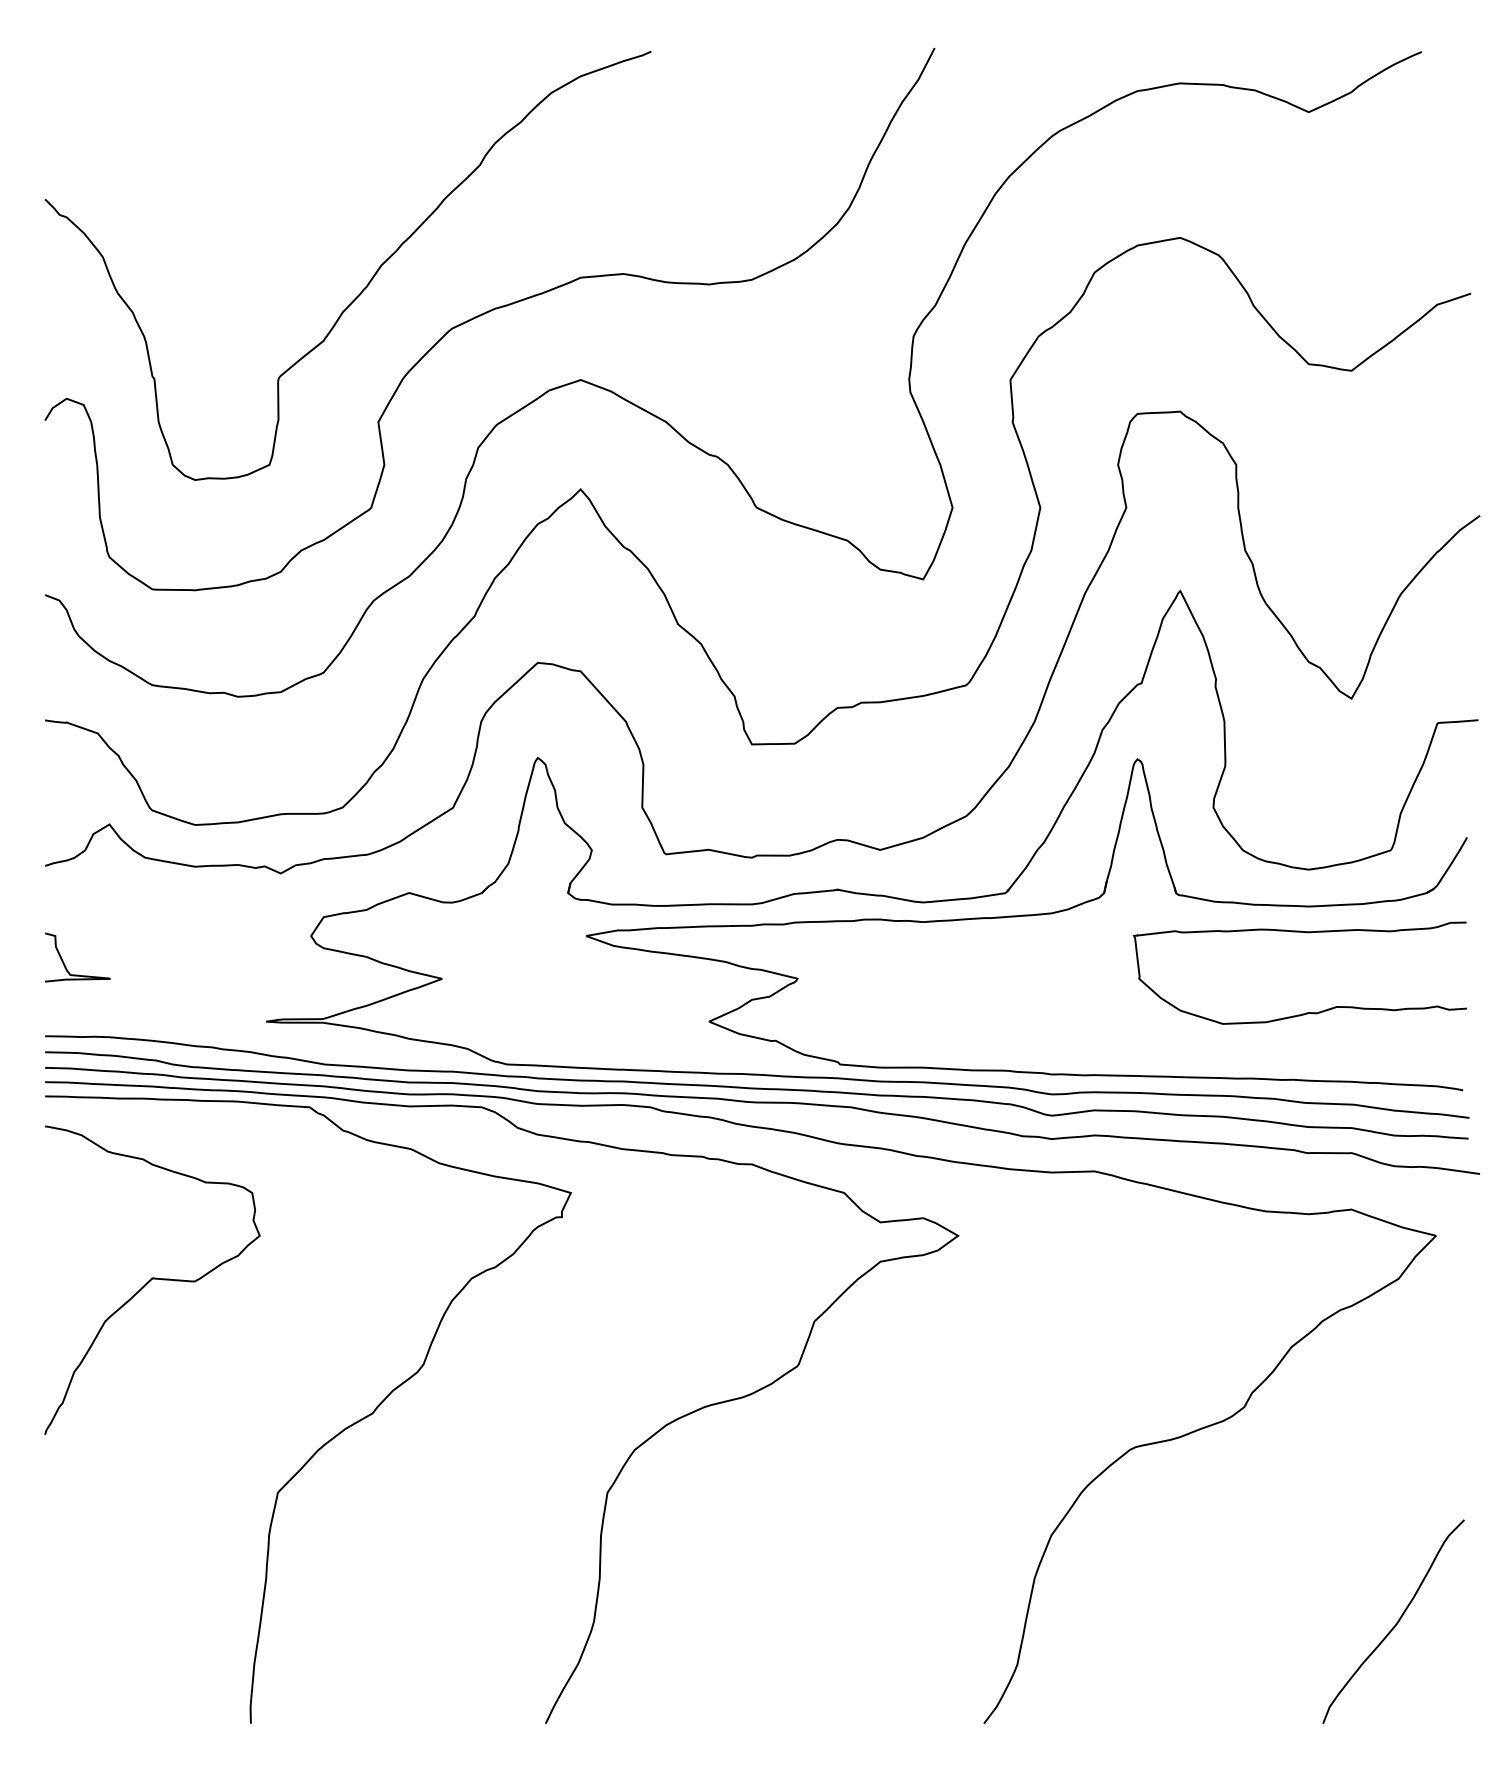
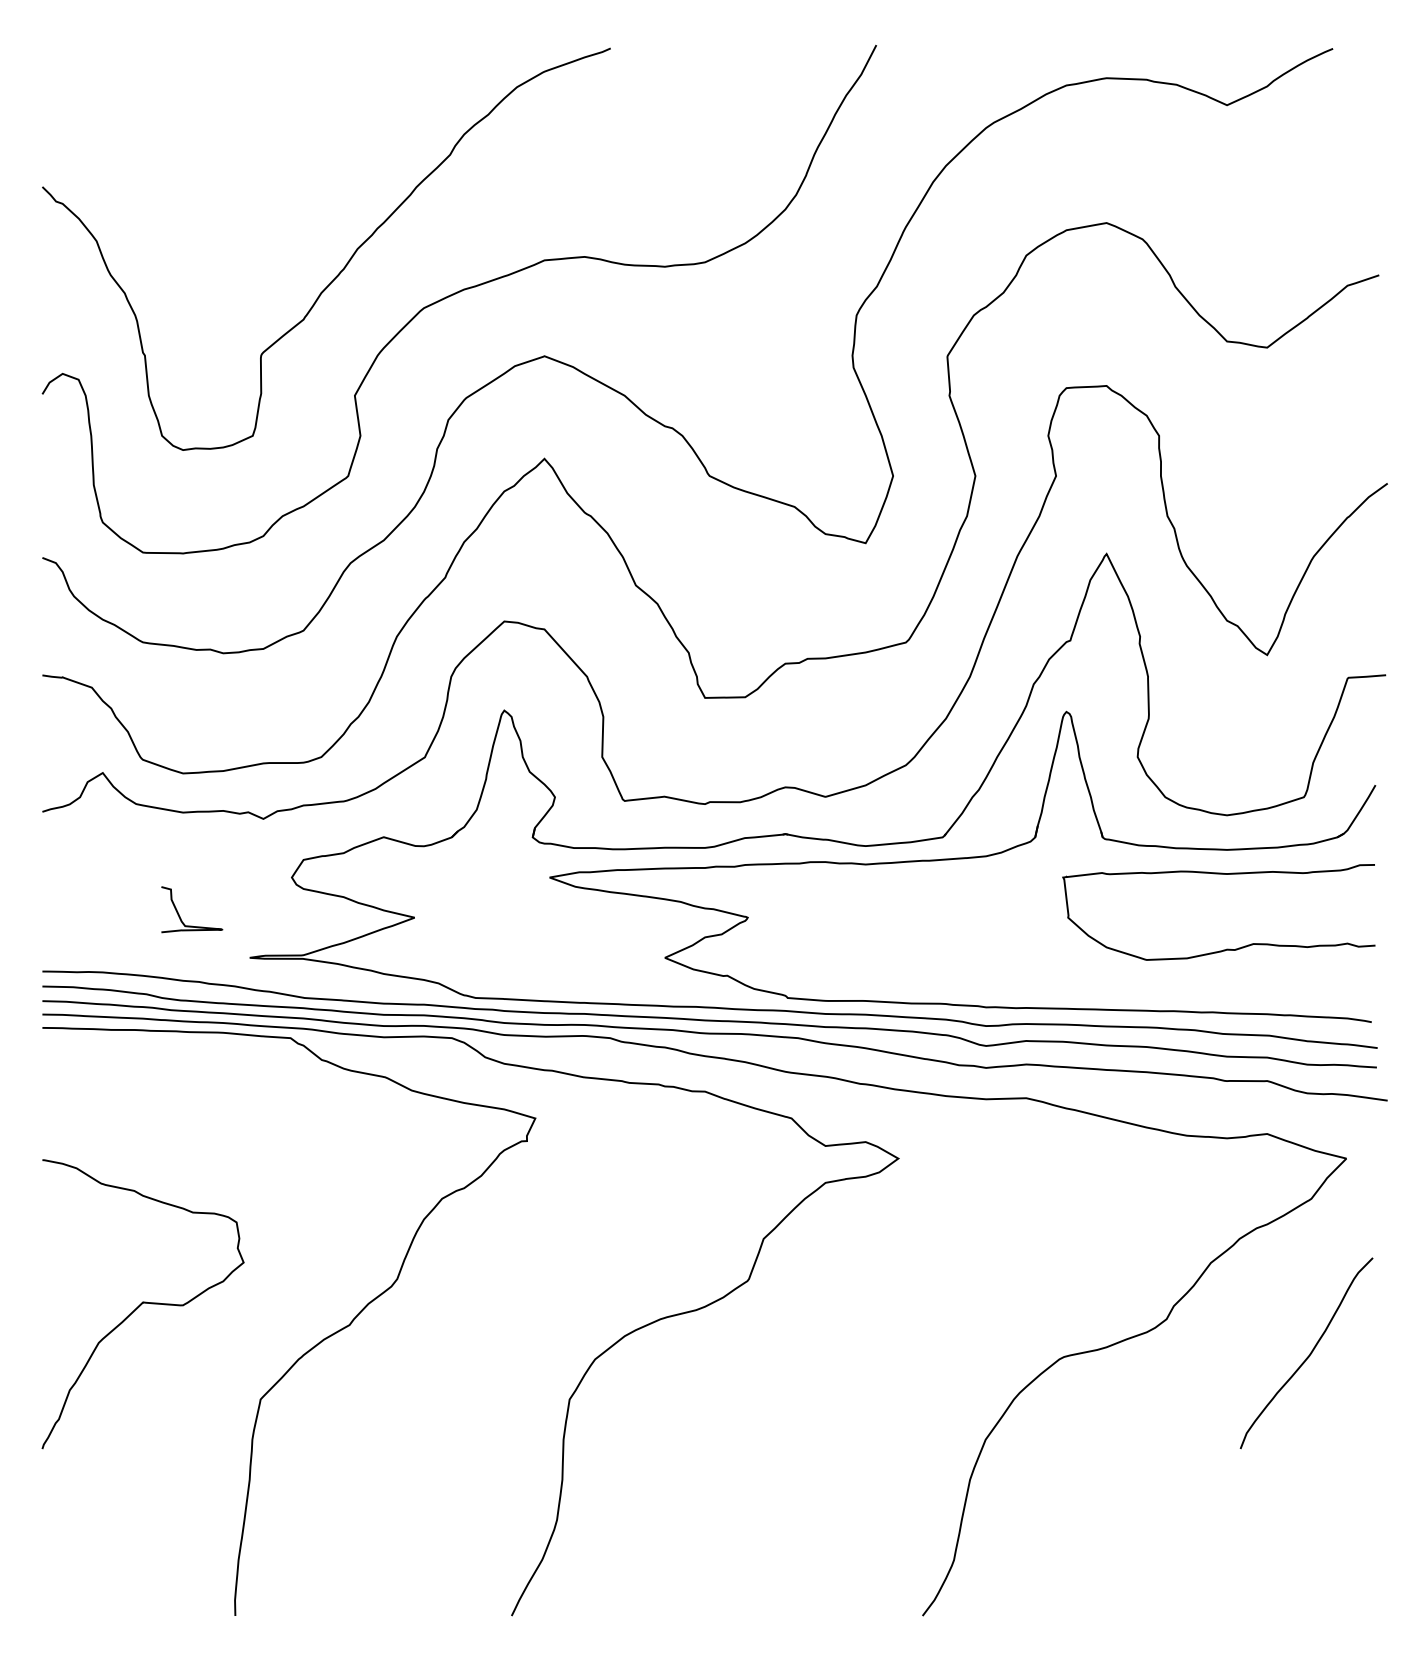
curve: (65, 964) -> (180, 916), moved
curve: (151, 1280) -> (142, 1304), moved
curve: (1395, 1623) -> (1308, 1355), moved

